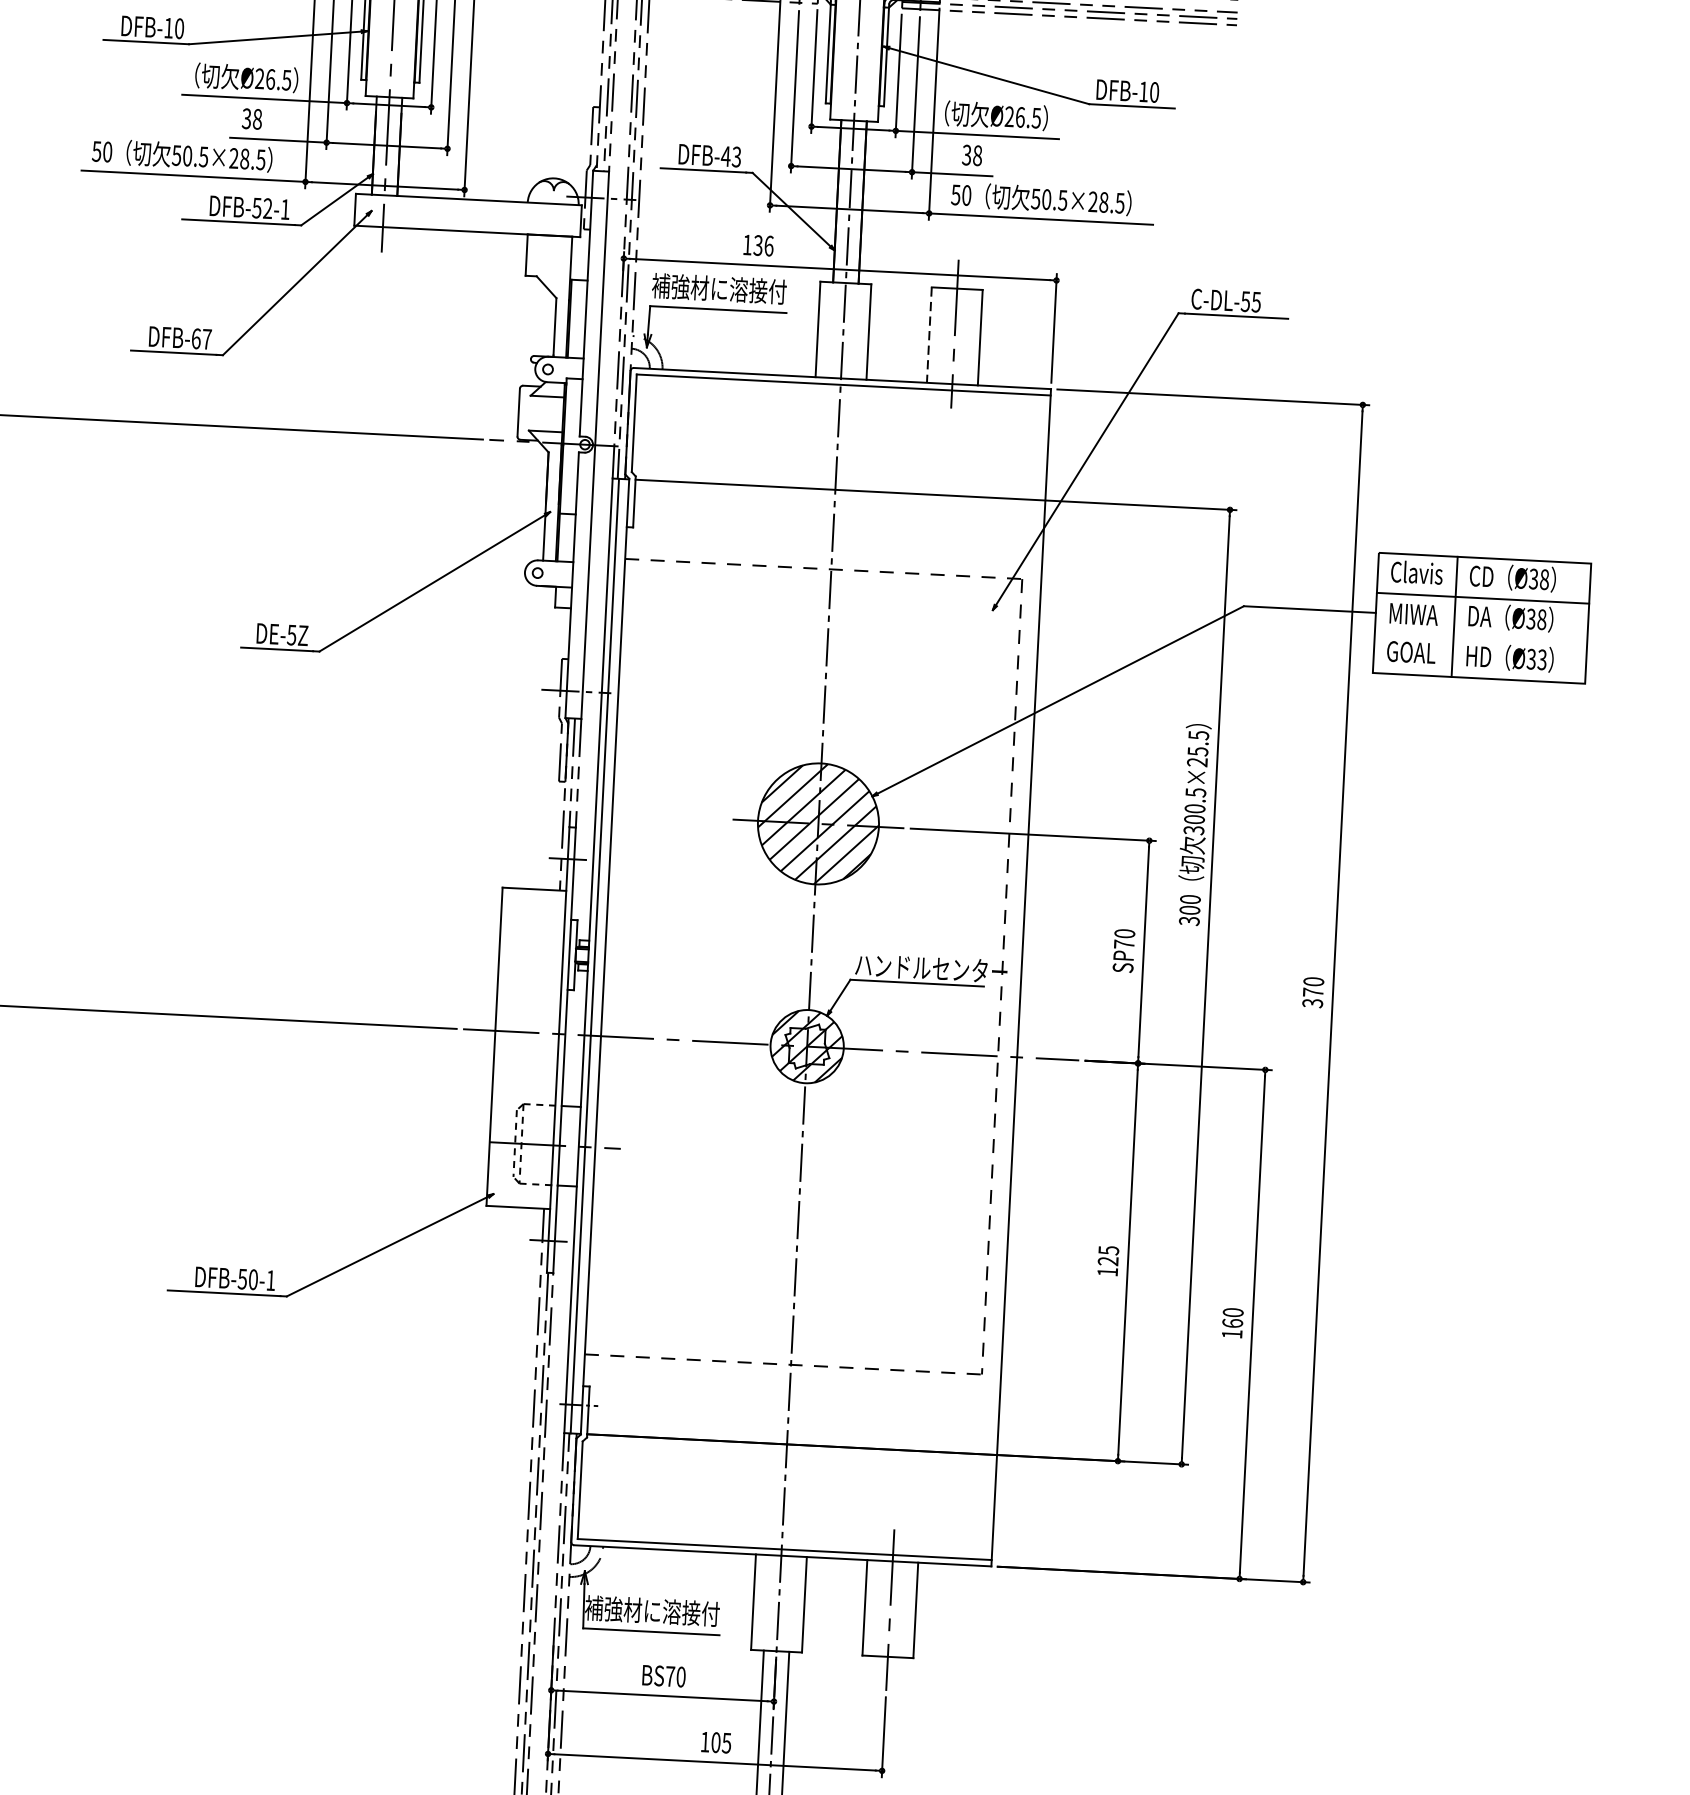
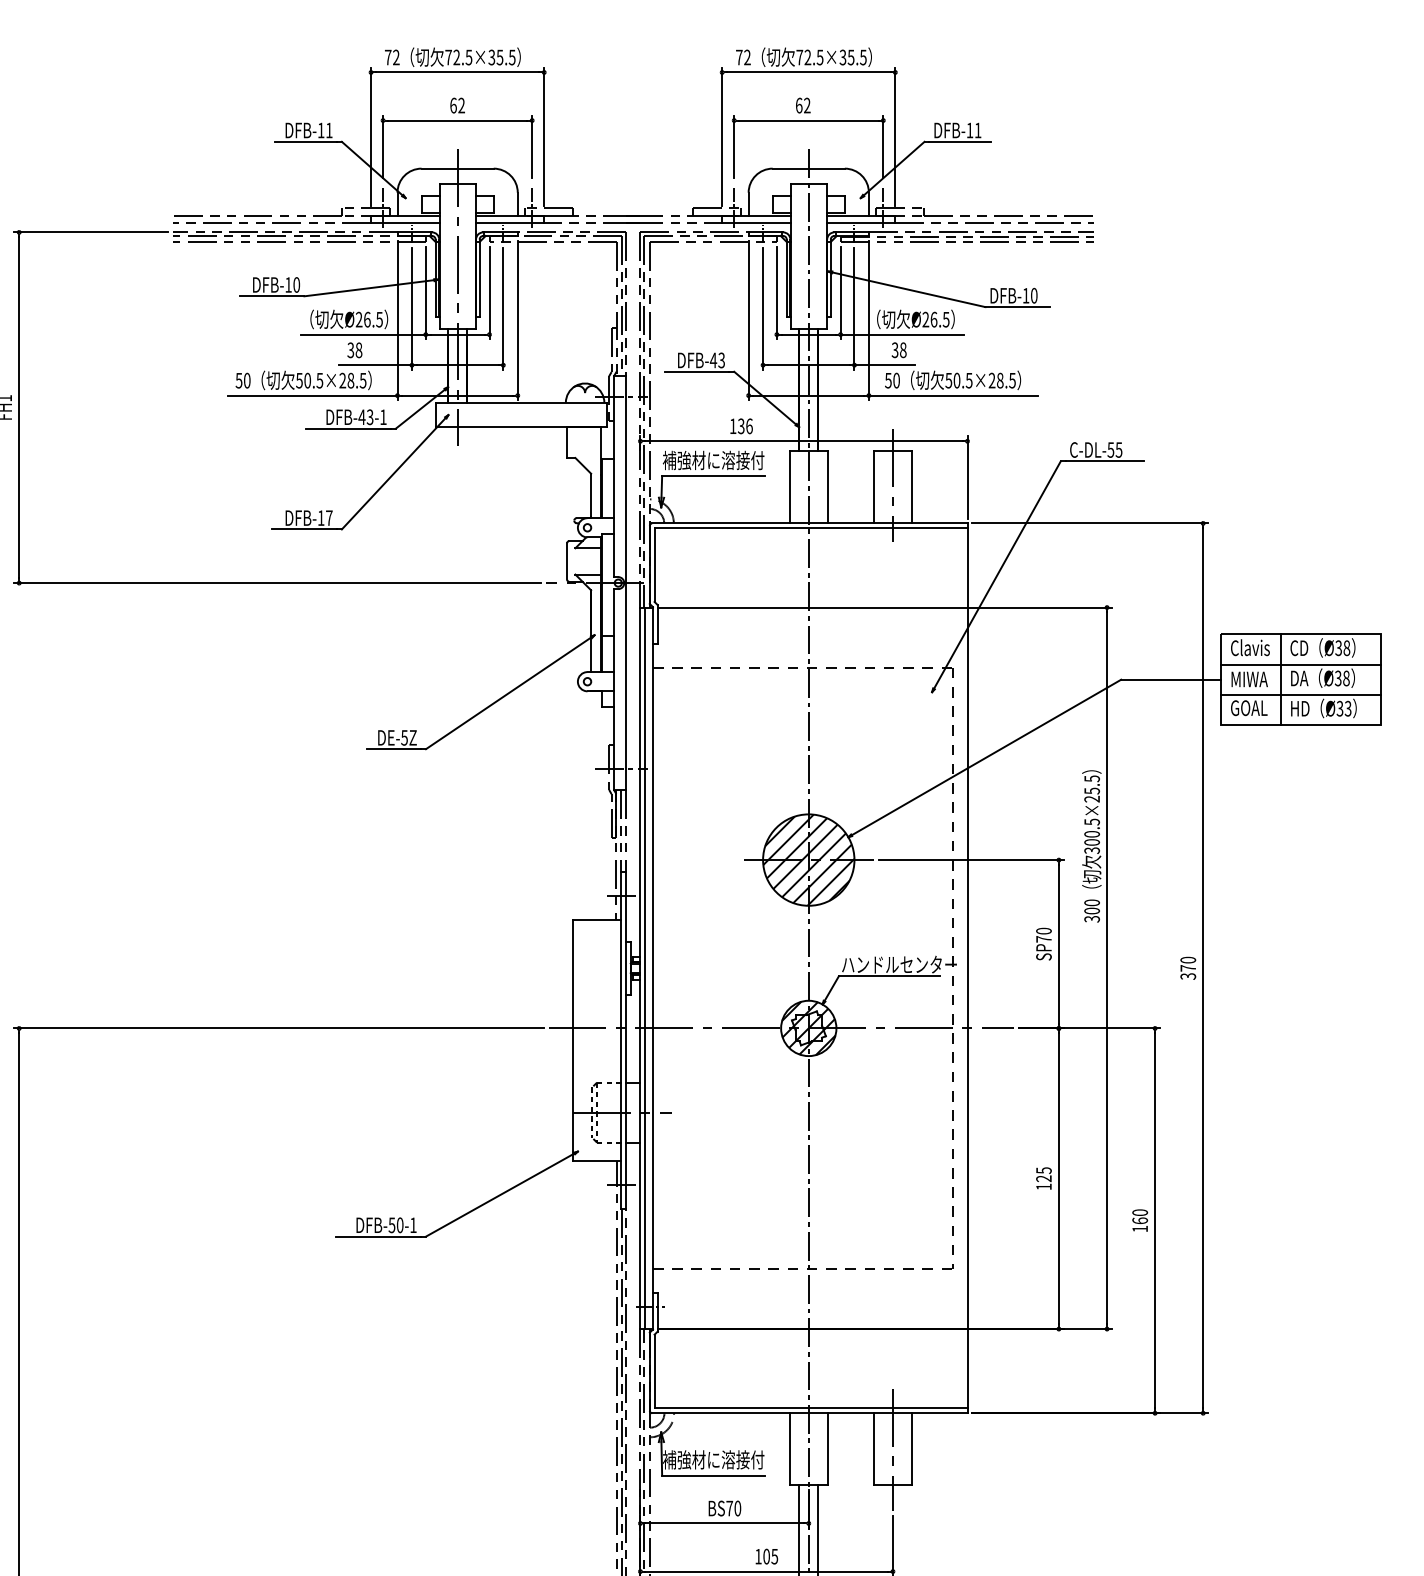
text: (261, 208) -> (365, 417), DFB-52-1 -> DFB-43-1
line: (929, 335) -> (873, 487), dashed -> solid
text: (196, 338) -> (321, 517), DFB-67 -> DFB-17
line: (1480, 637) -> (1300, 694), added

